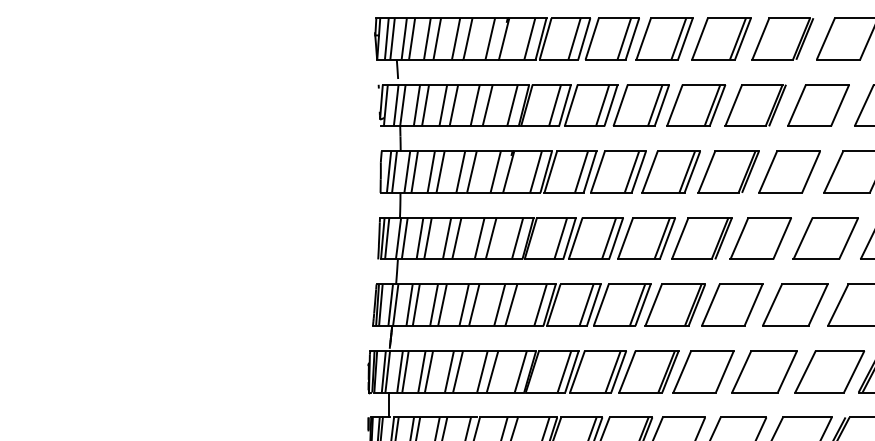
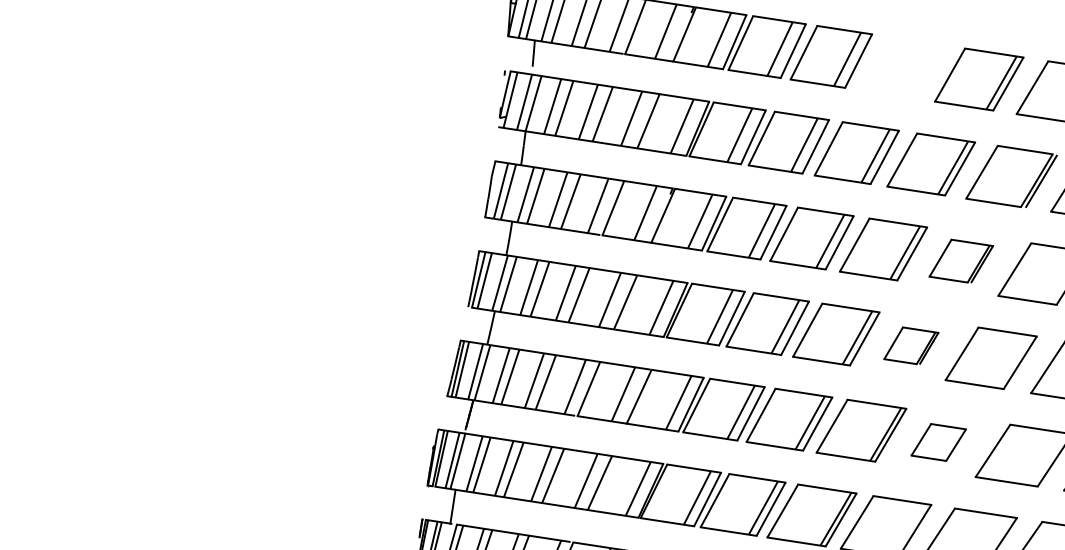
part: (664, 38) -> (902, 67), removed
part: (728, 171) -> (961, 260), size x0.7
part: (701, 238) -> (910, 345), size x0.6
part: (732, 304) -> (939, 441), size x0.6

